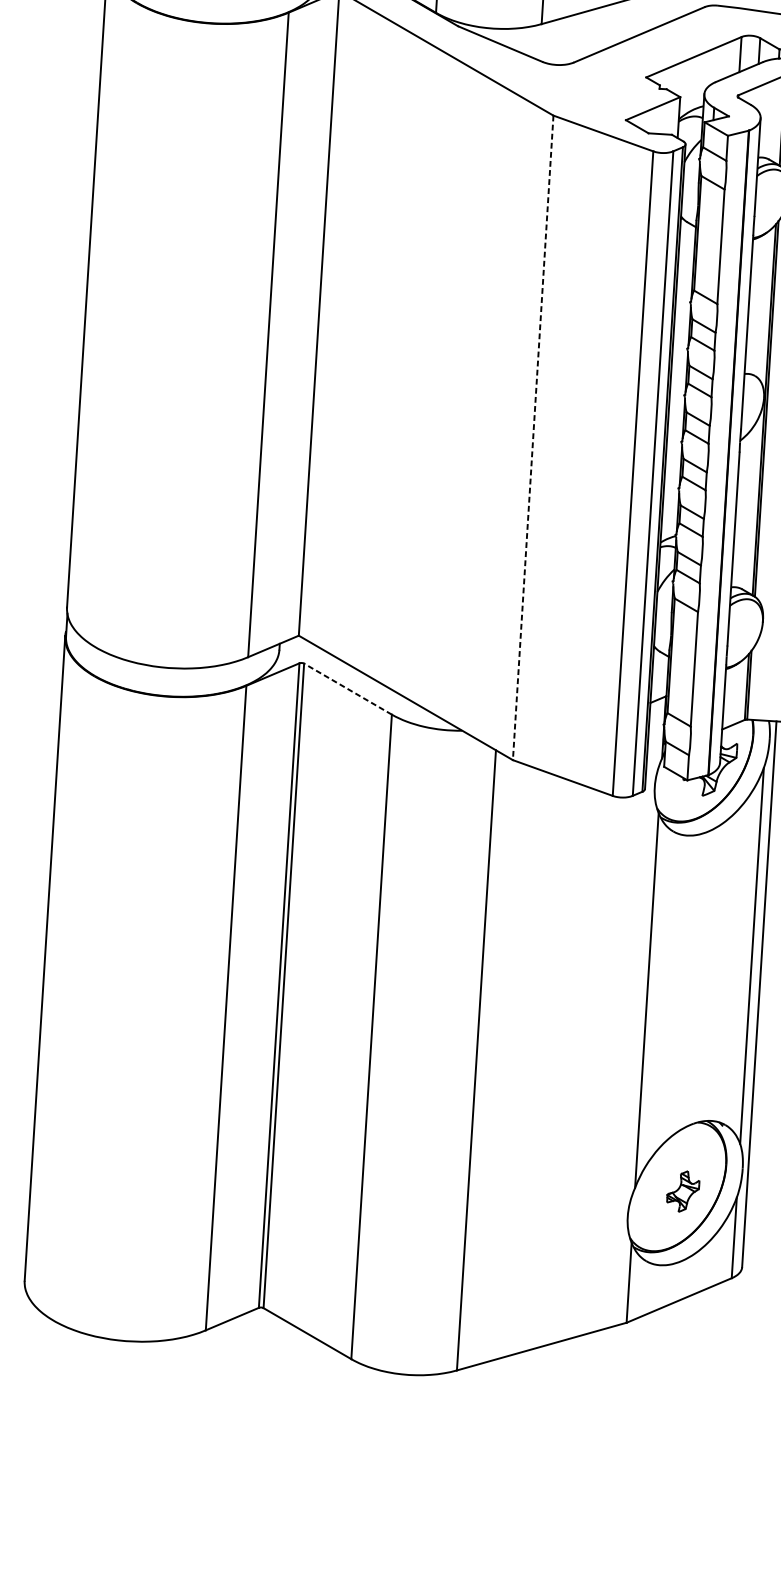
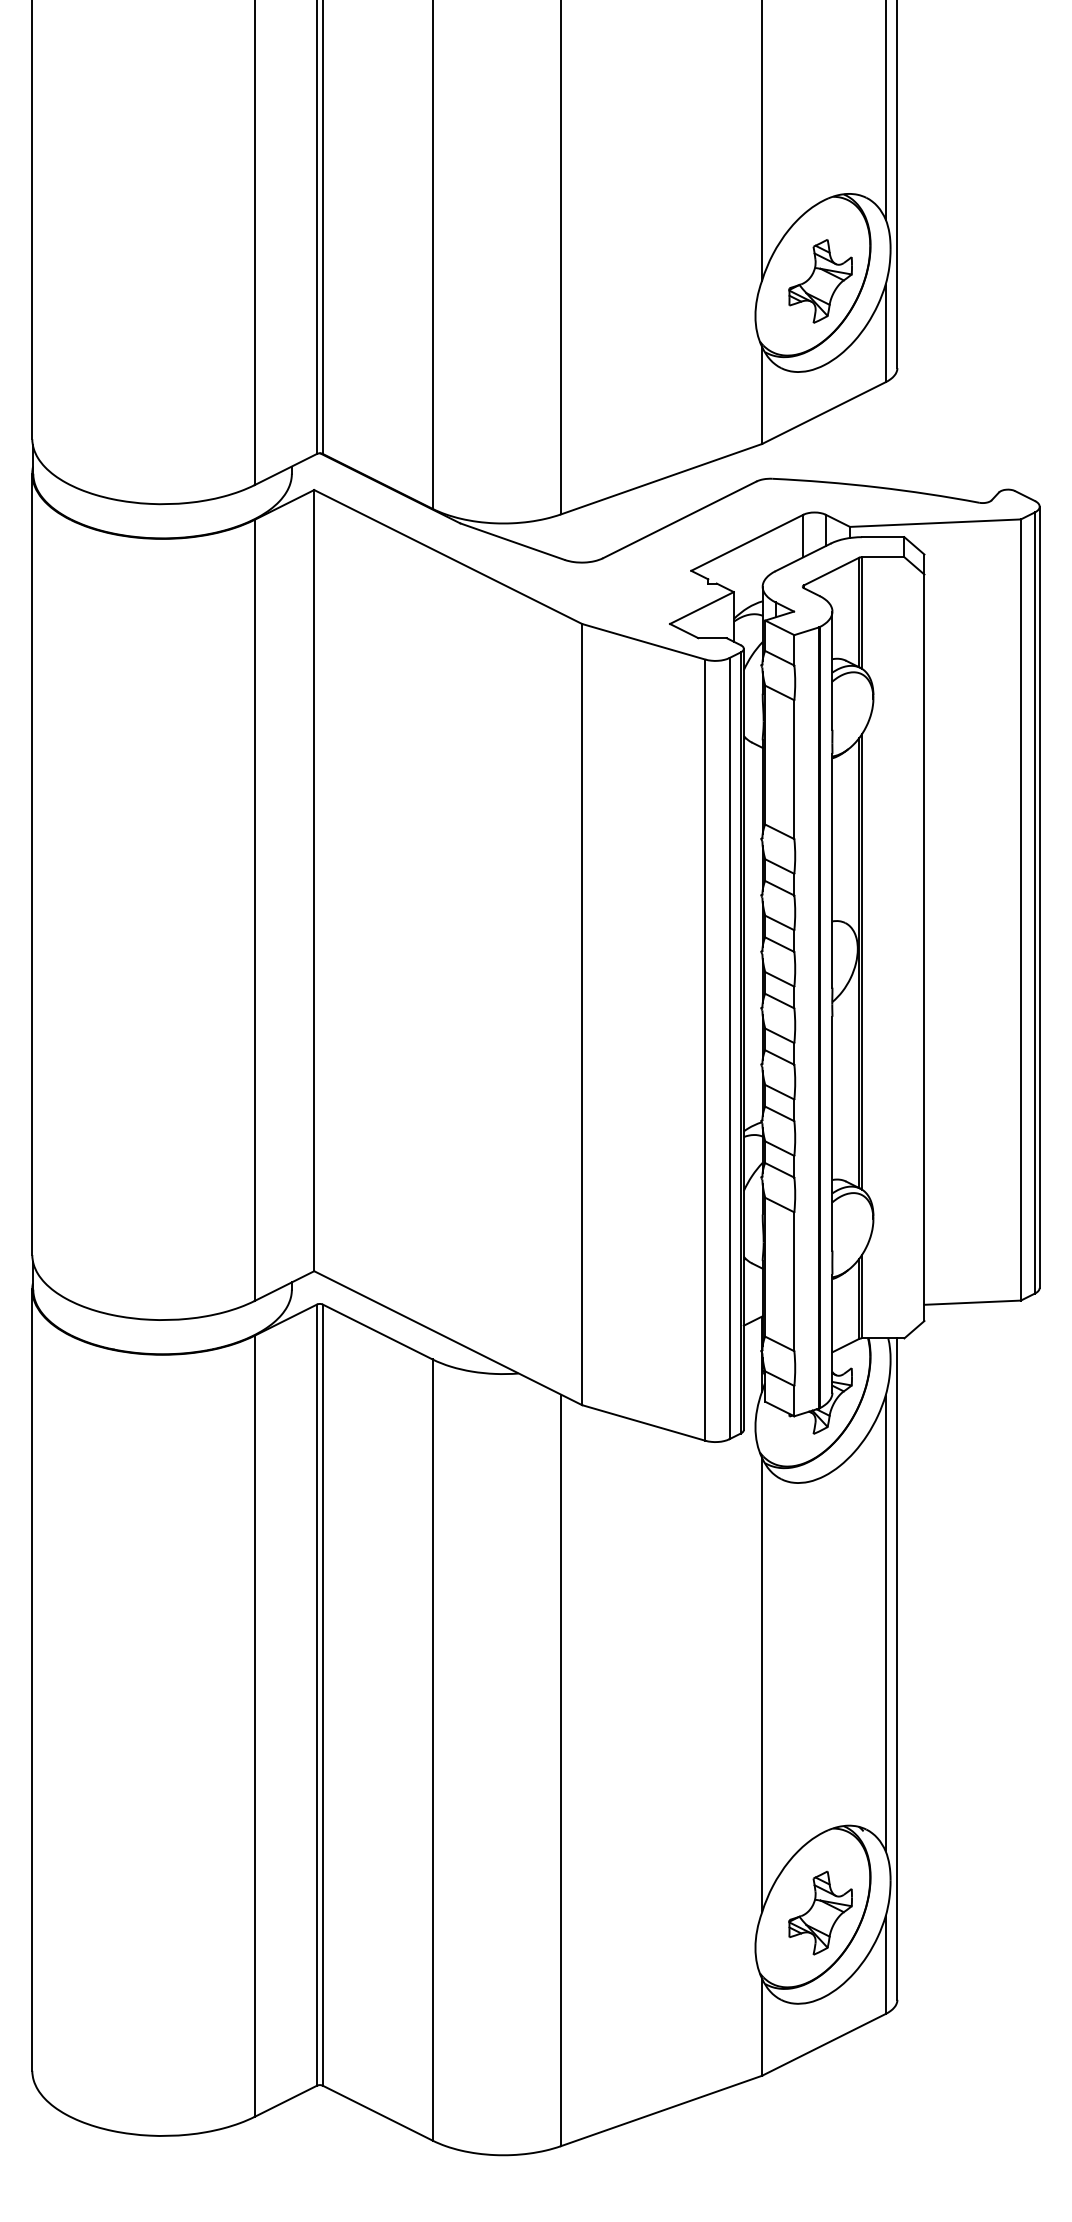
line: (533, 437) -> (582, 1014), dashed -> solid
line: (347, 688) -> (377, 1331), dashed -> solid
part: (683, 1191) -> (820, 1912), size x1.67

